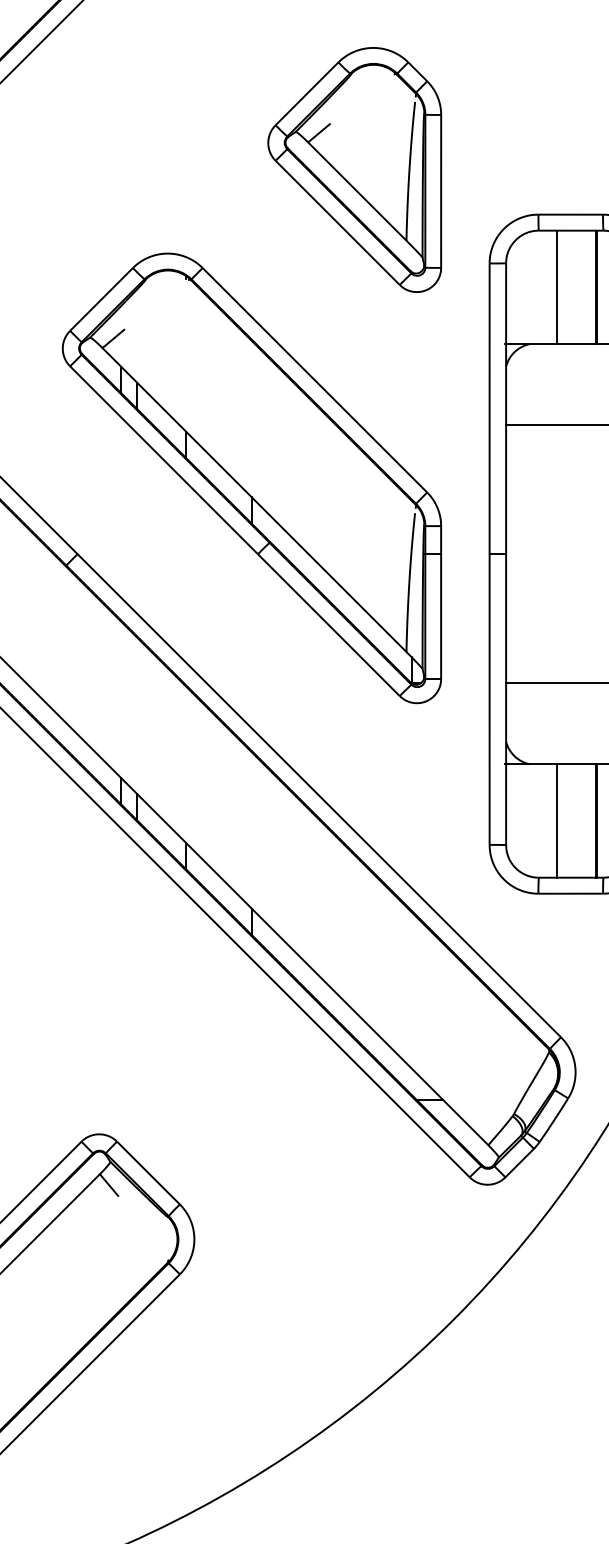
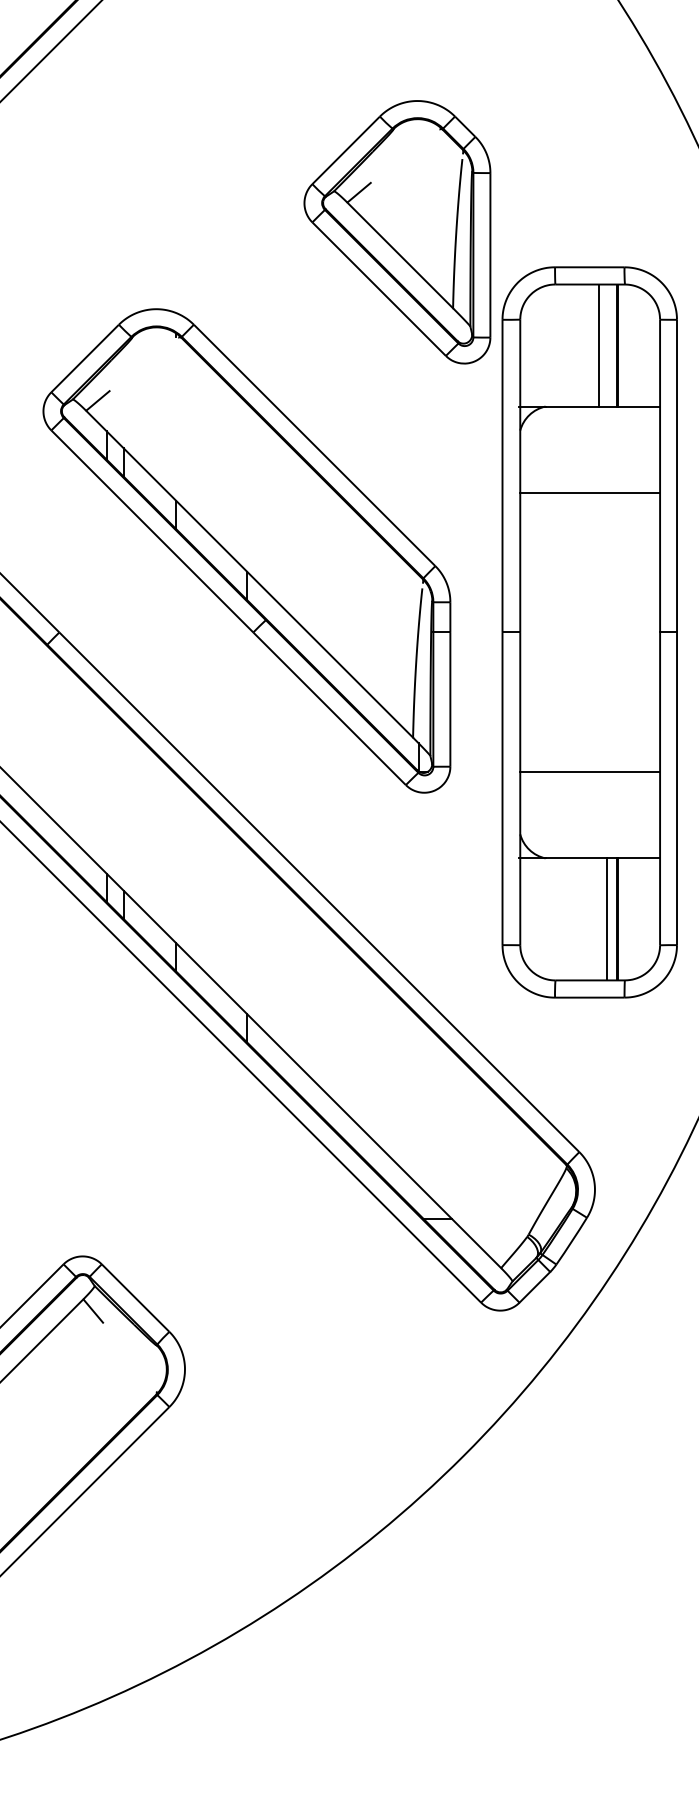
part: (354, 170) -> (397, 232), moved
line: (557, 287) -> (598, 345), moved
line: (557, 821) -> (606, 919), moved

